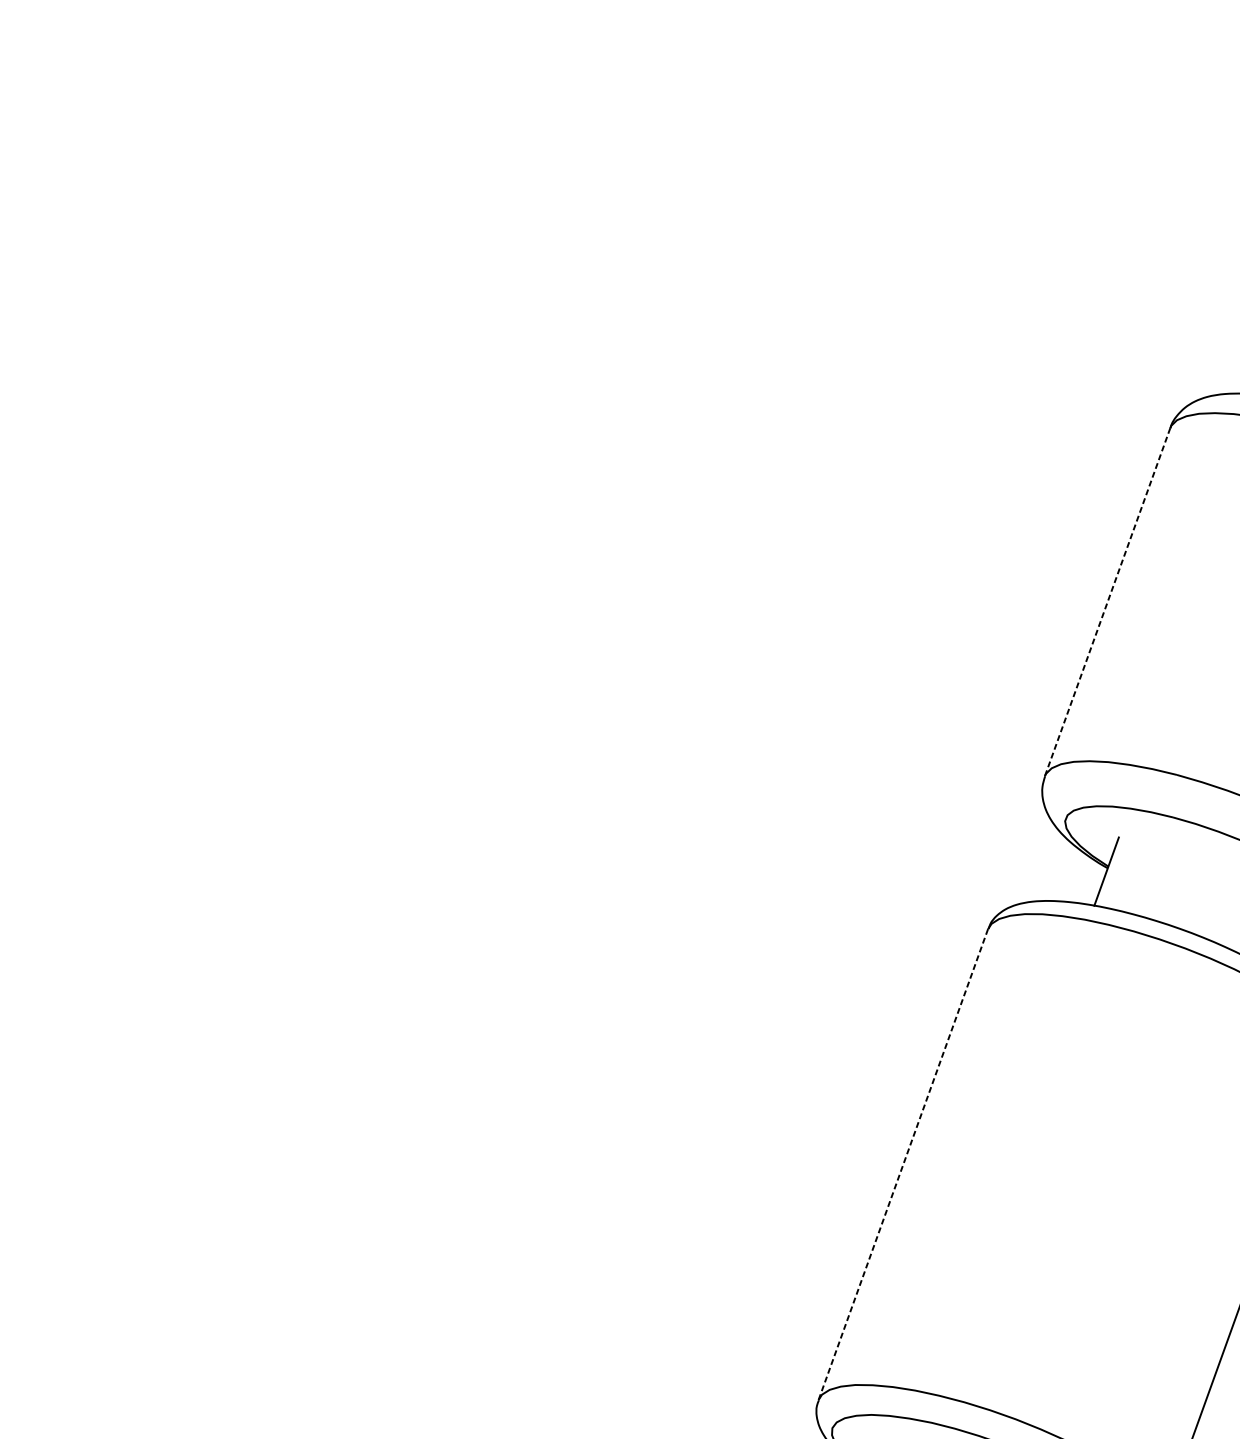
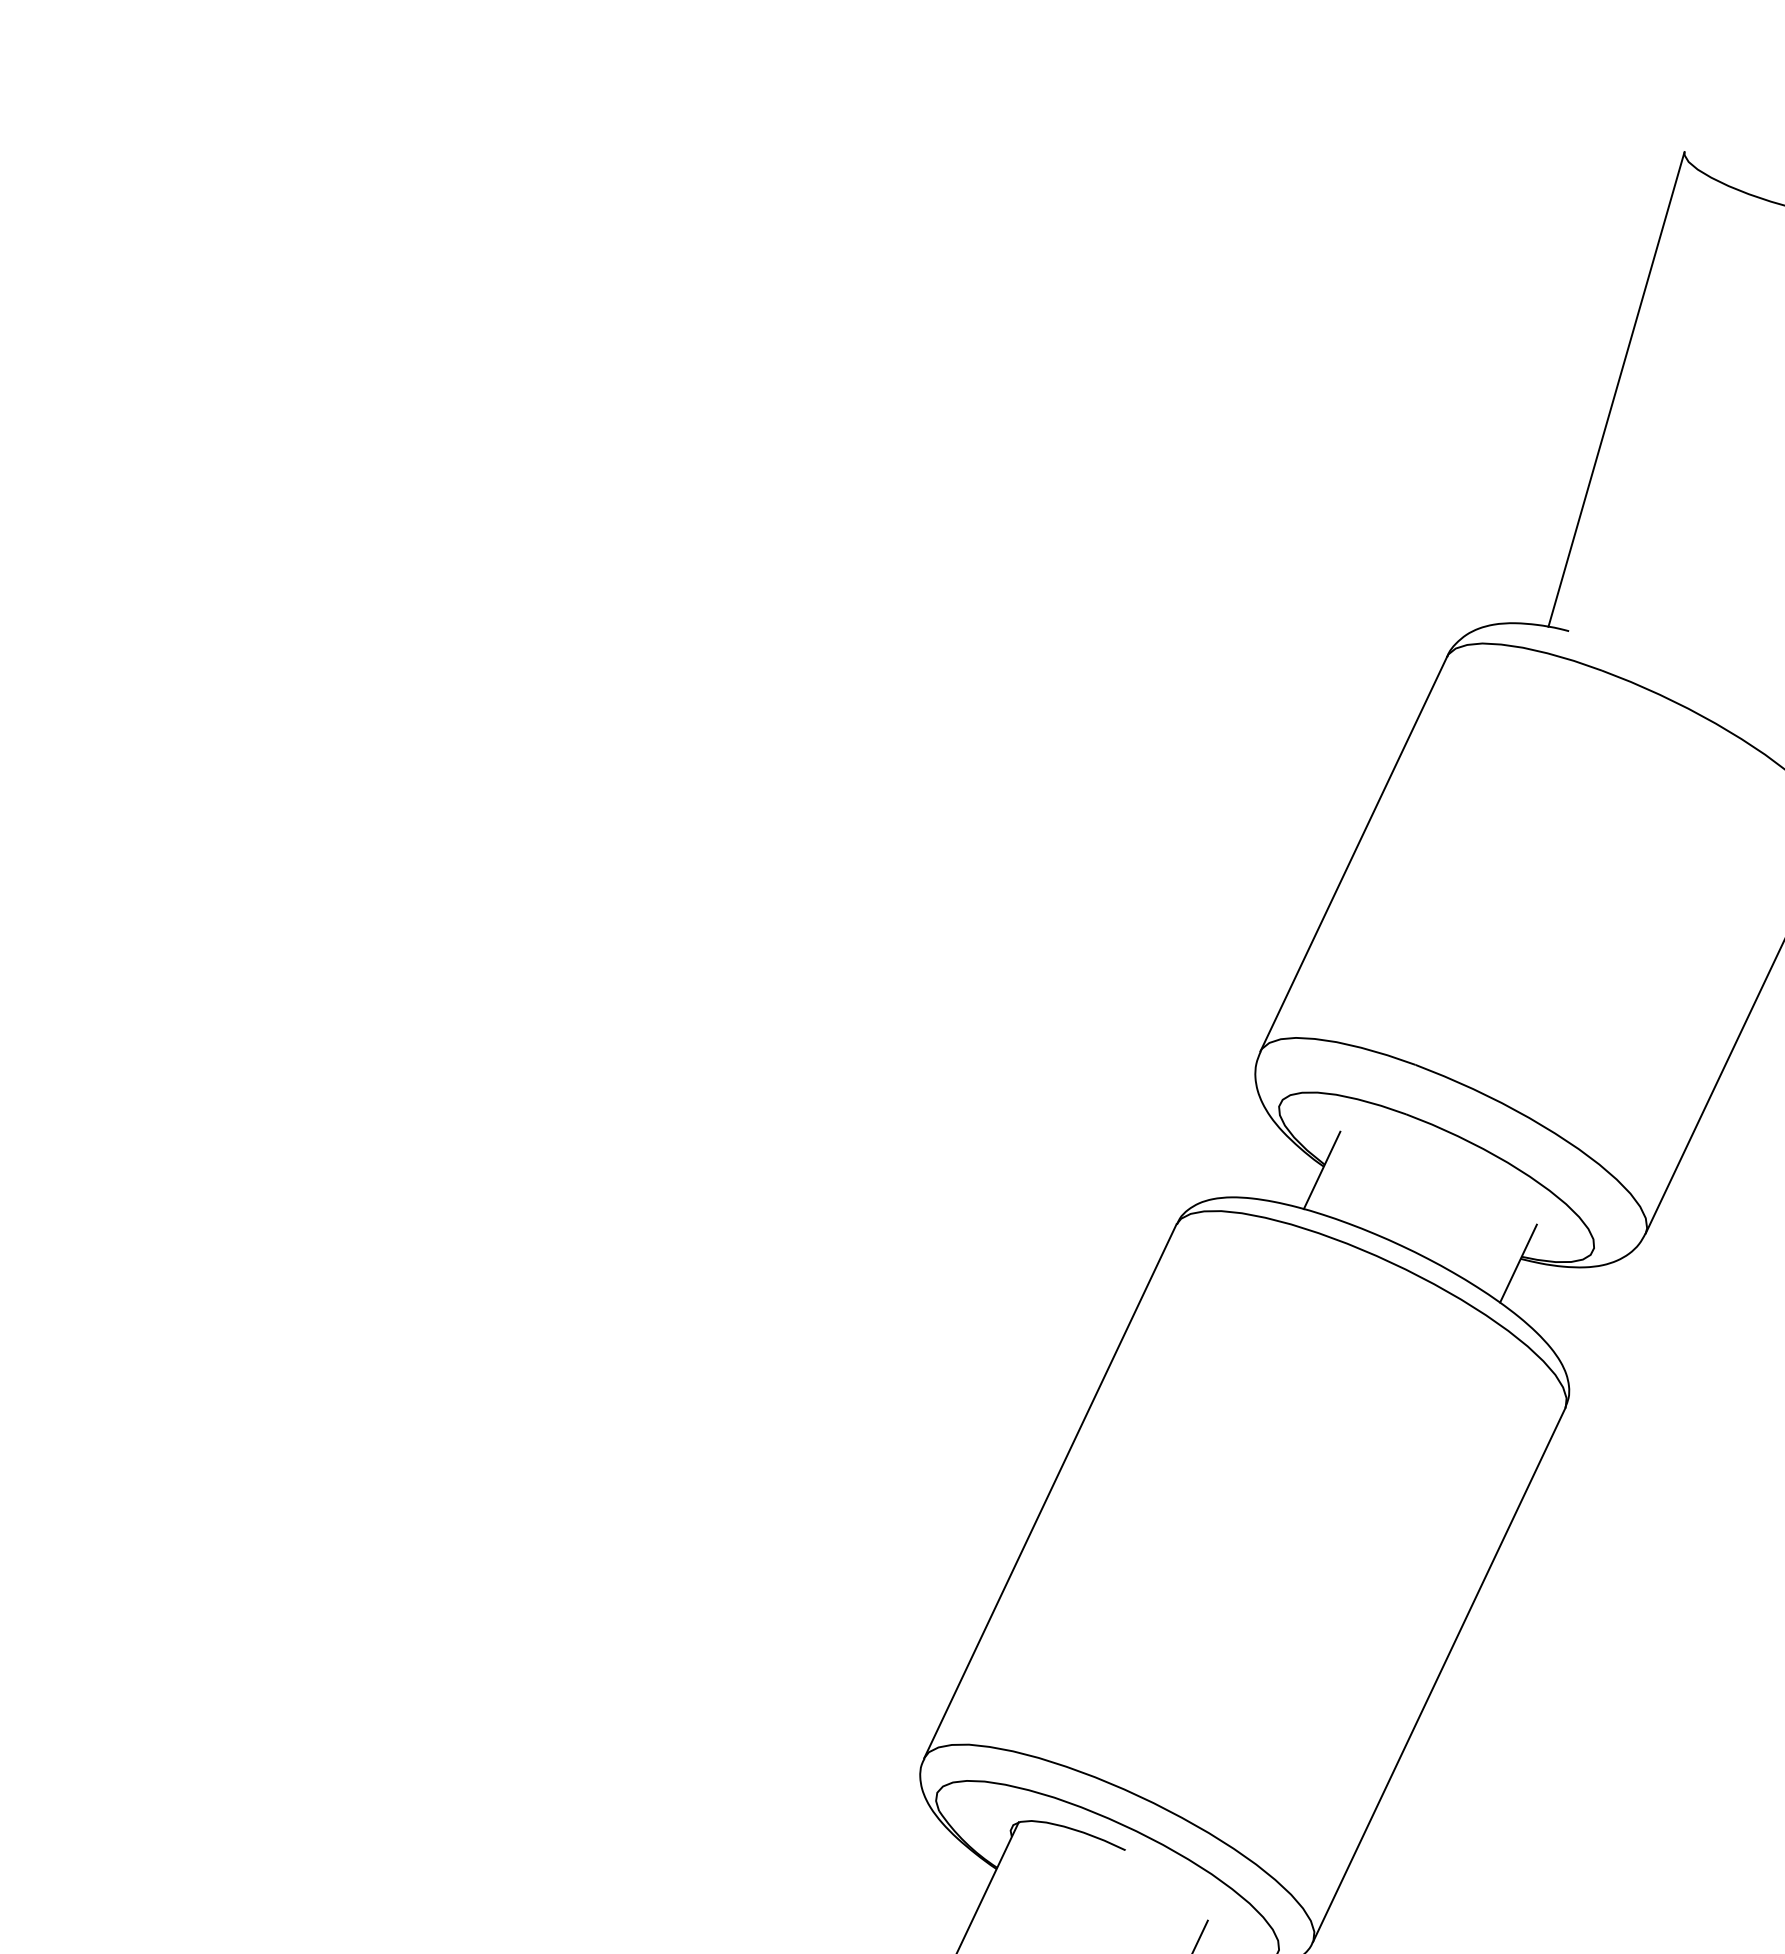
line: (1107, 602) -> (1353, 854), dashed -> solid
line: (903, 1164) -> (1050, 1491), dashed -> solid

